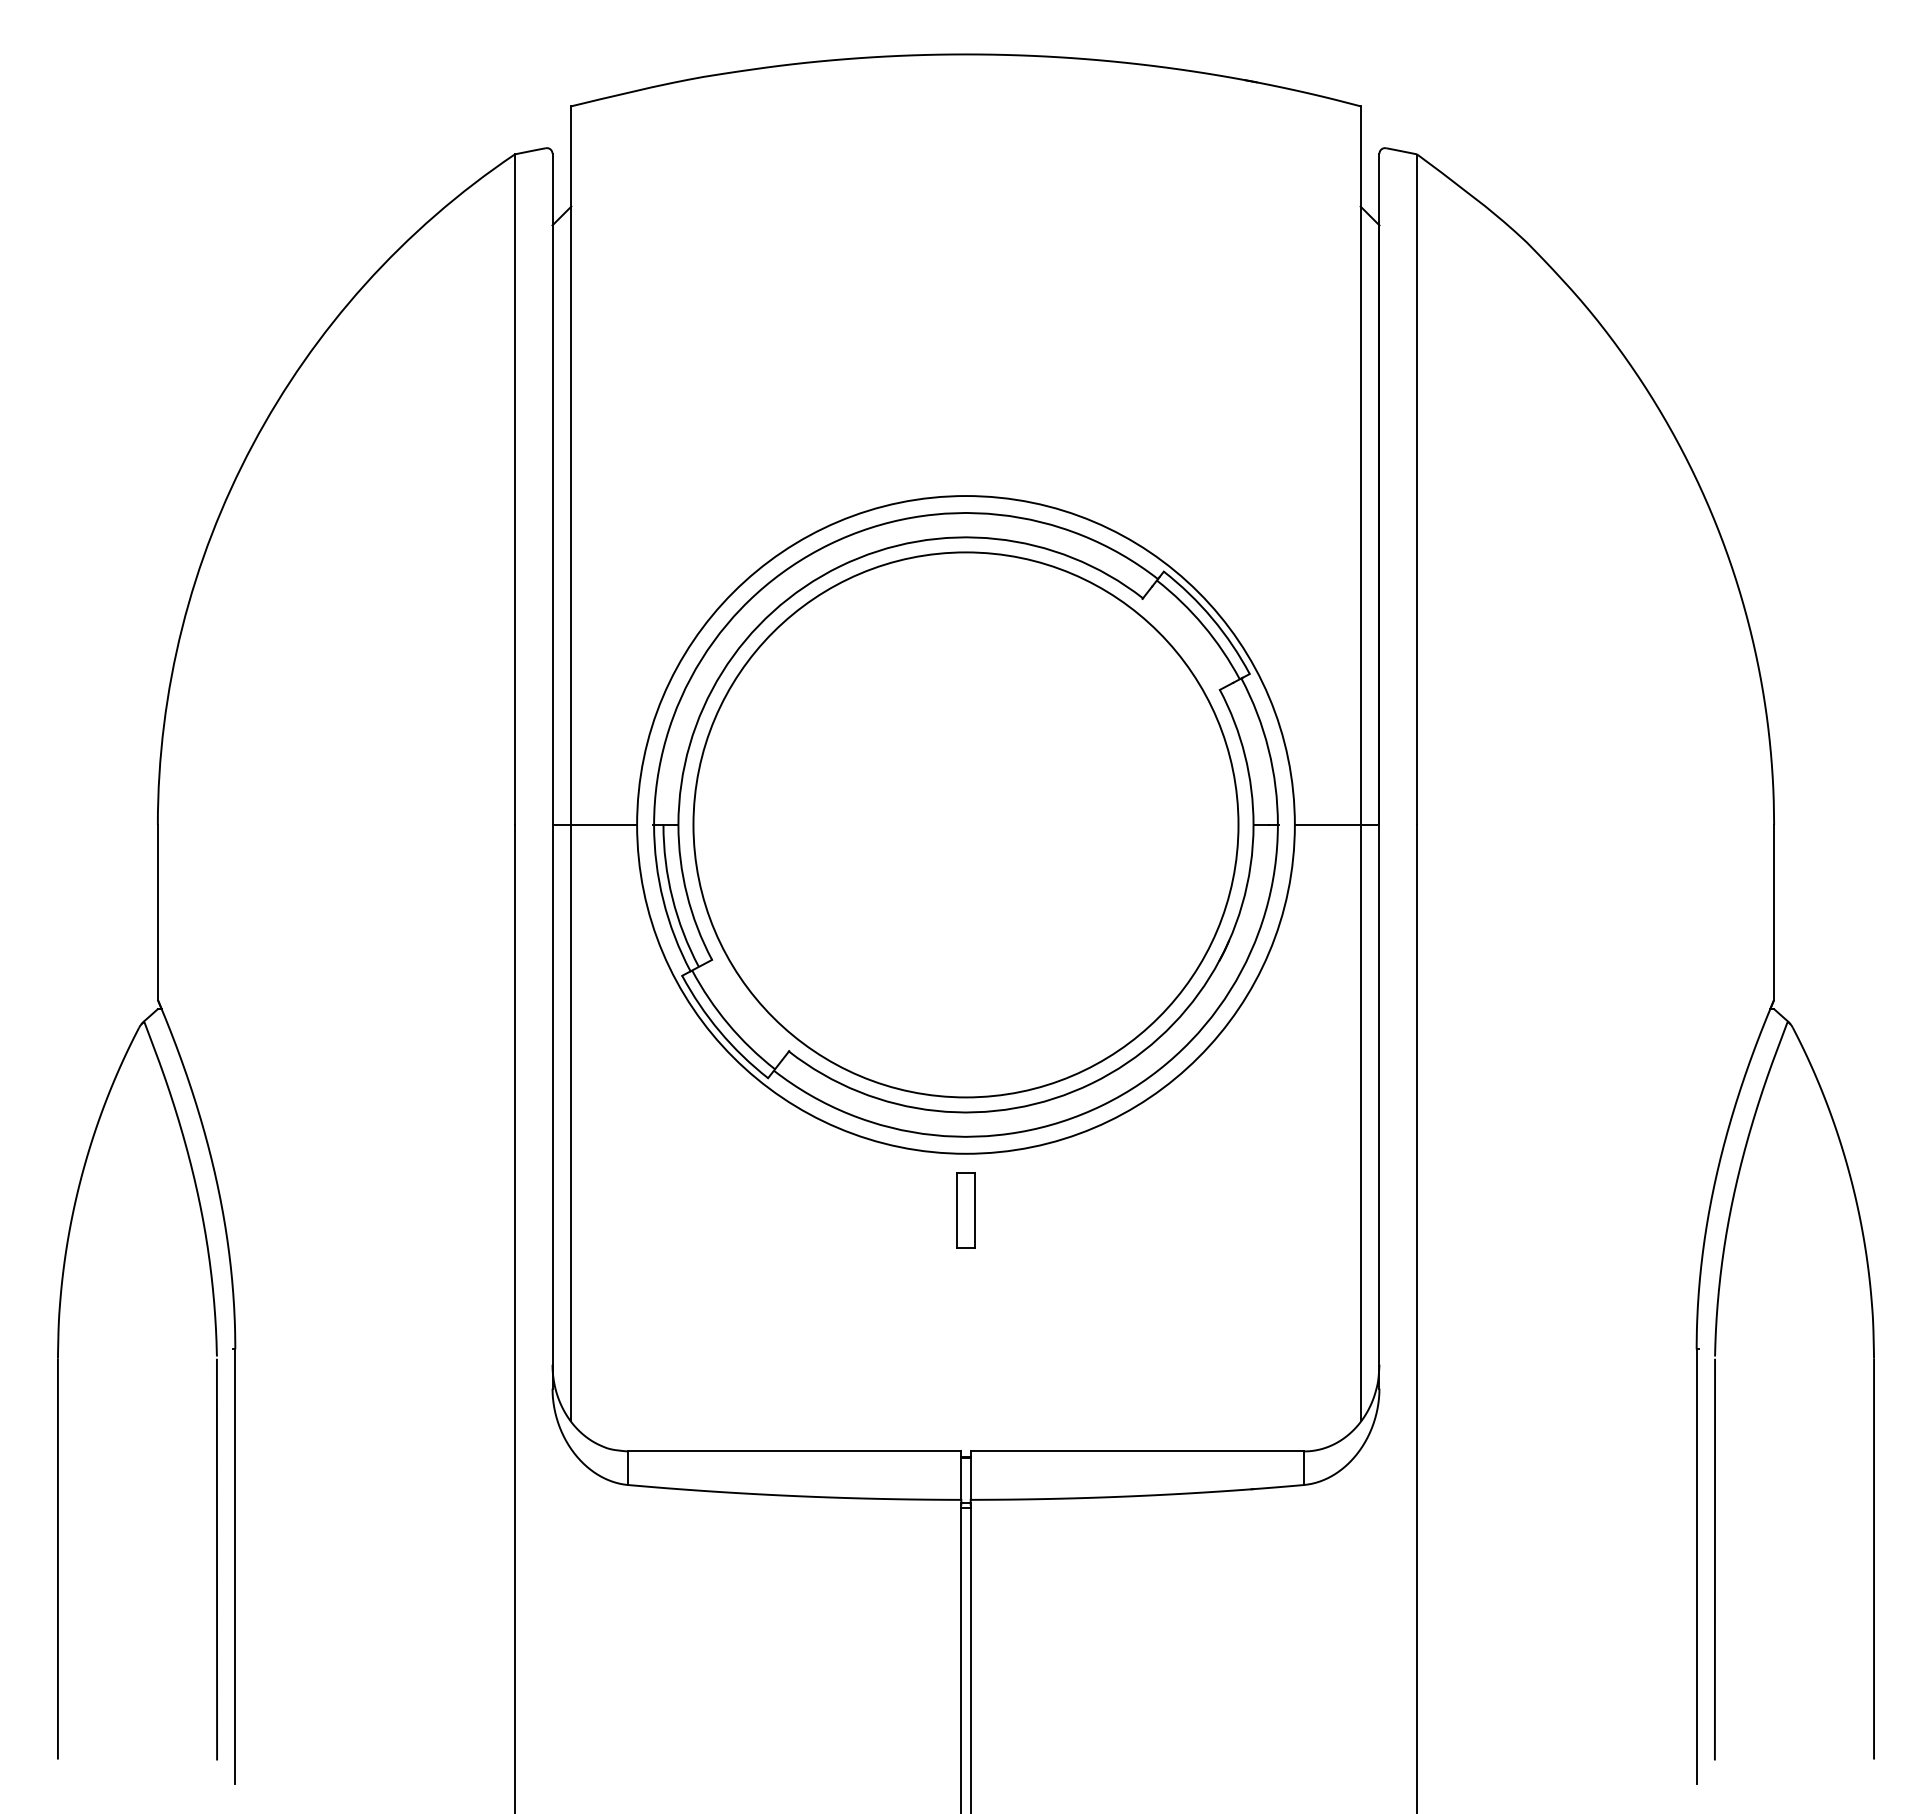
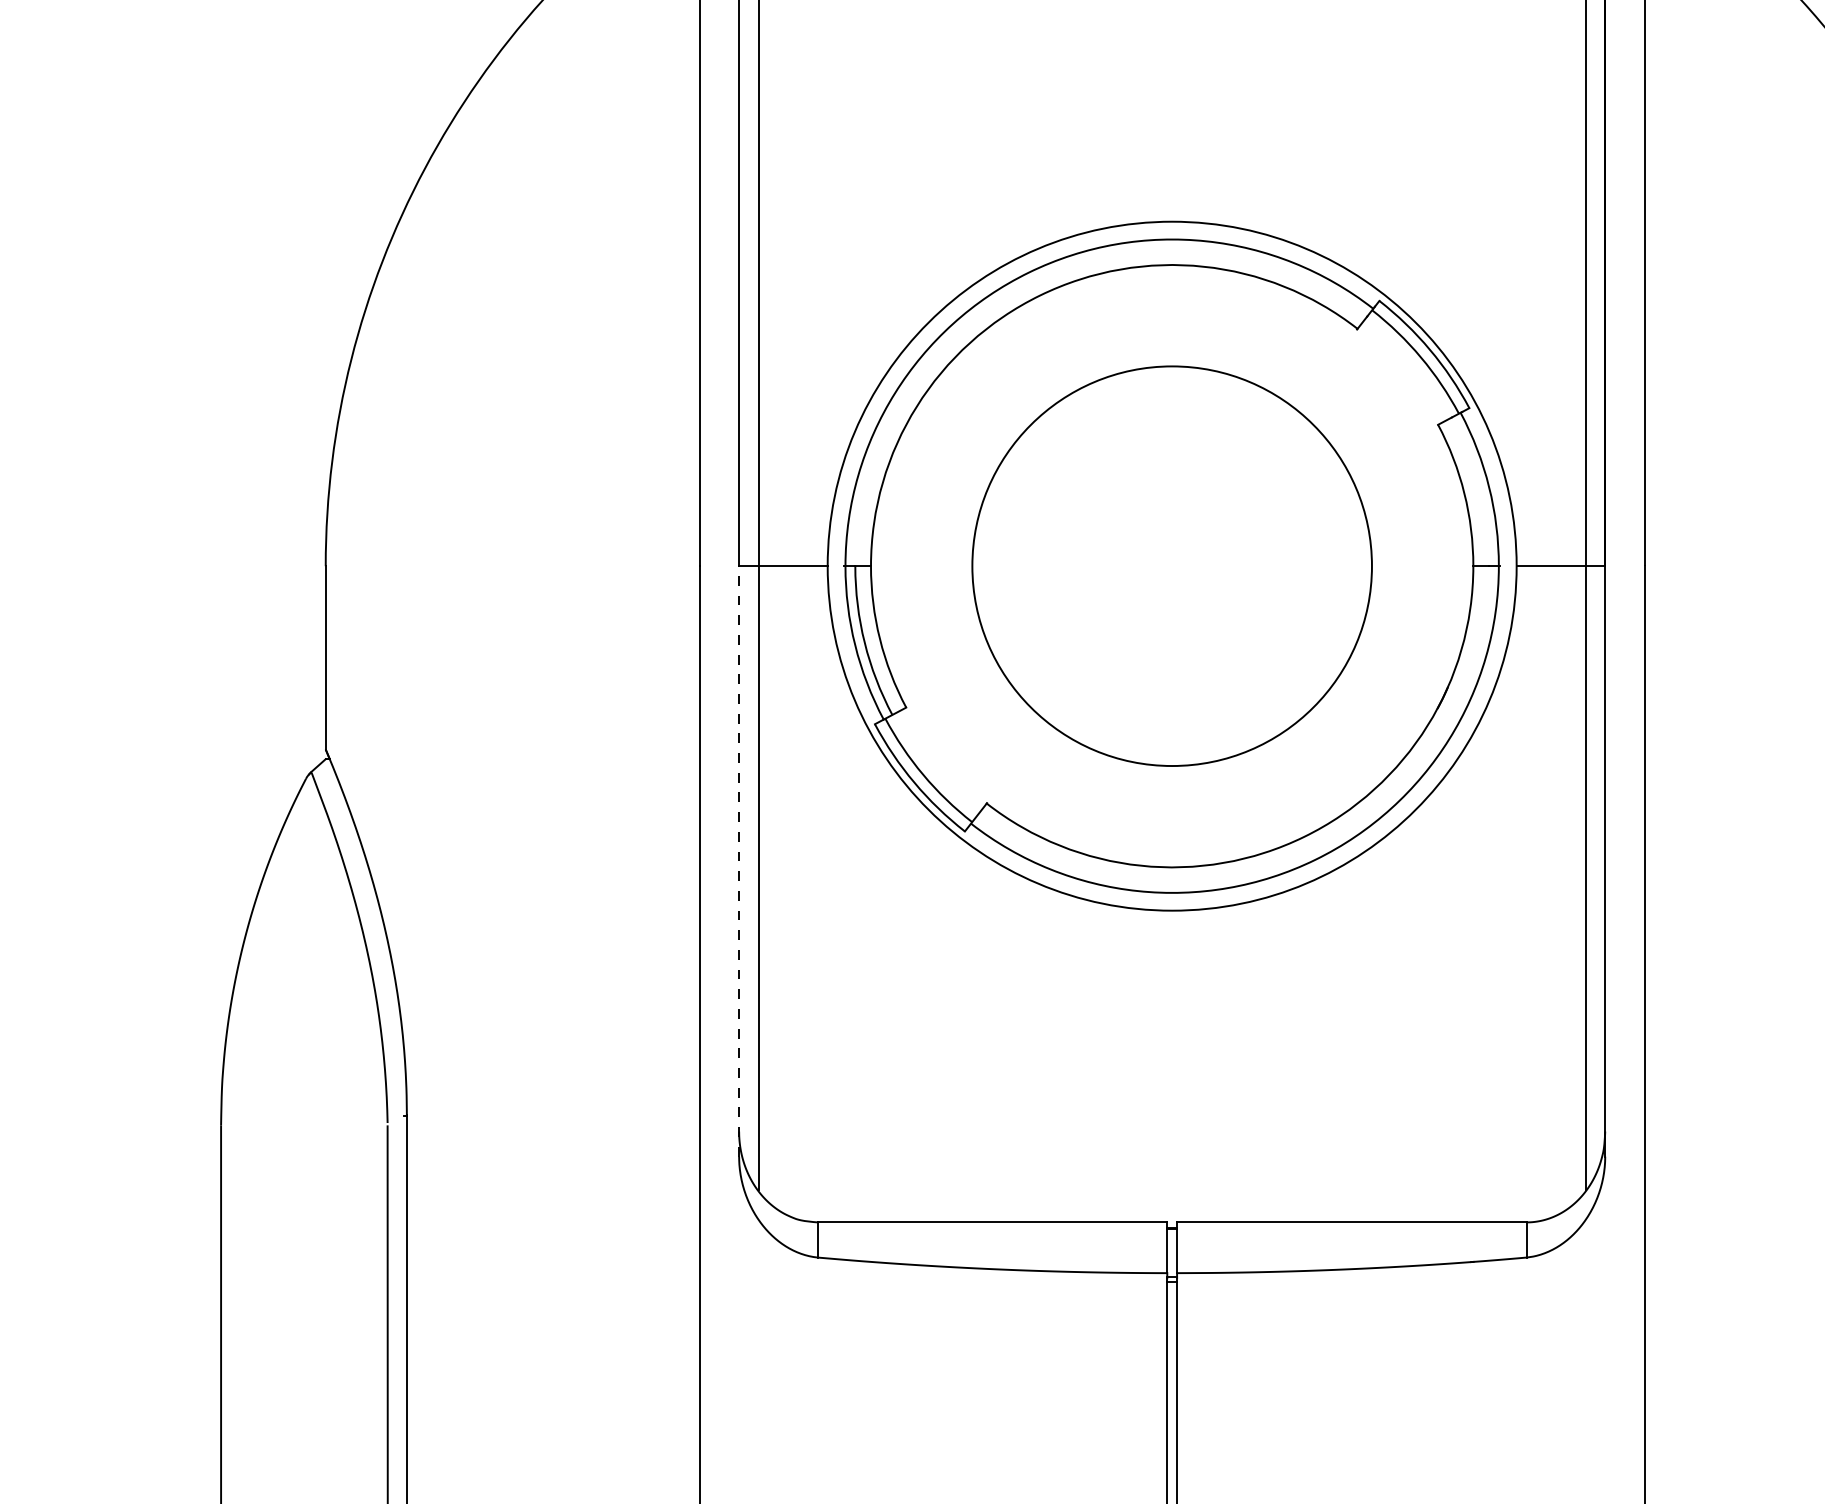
circle: (965, 824) -> (1171, 565), size x0.7
line: (552, 1106) -> (739, 861), solid -> dashed
part: (965, 1210) -> (1171, 970), removed

